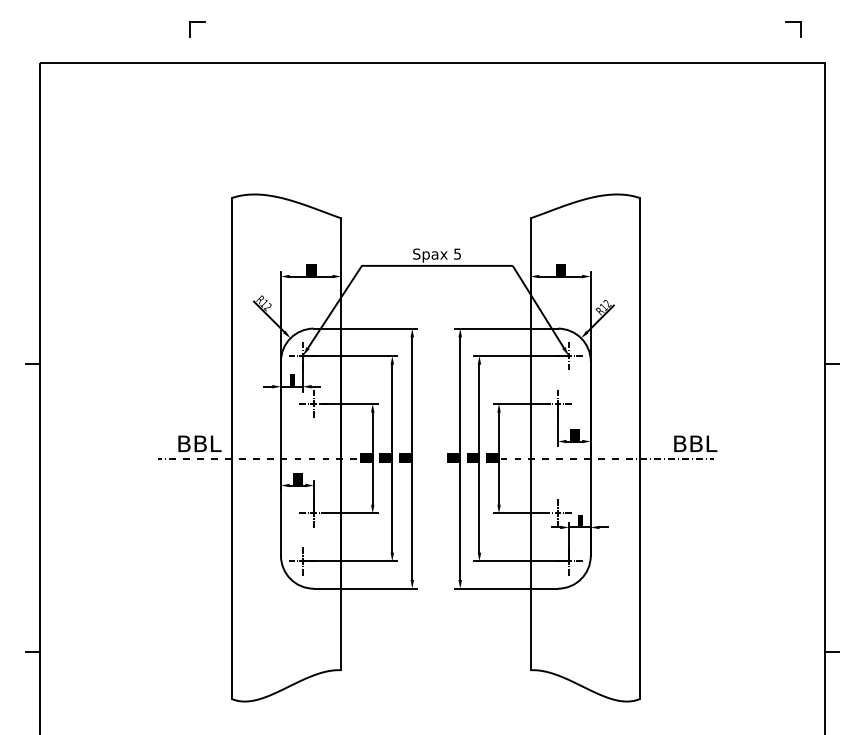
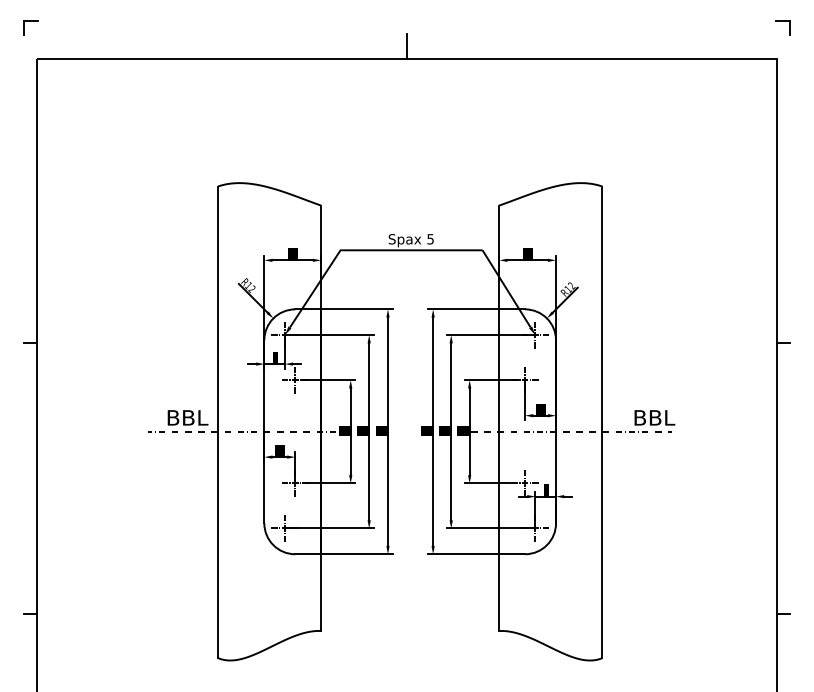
part: (197, 22) -> (31, 21), moved
part: (793, 22) -> (782, 21), moved
line: (432, 49) -> (407, 46), added

